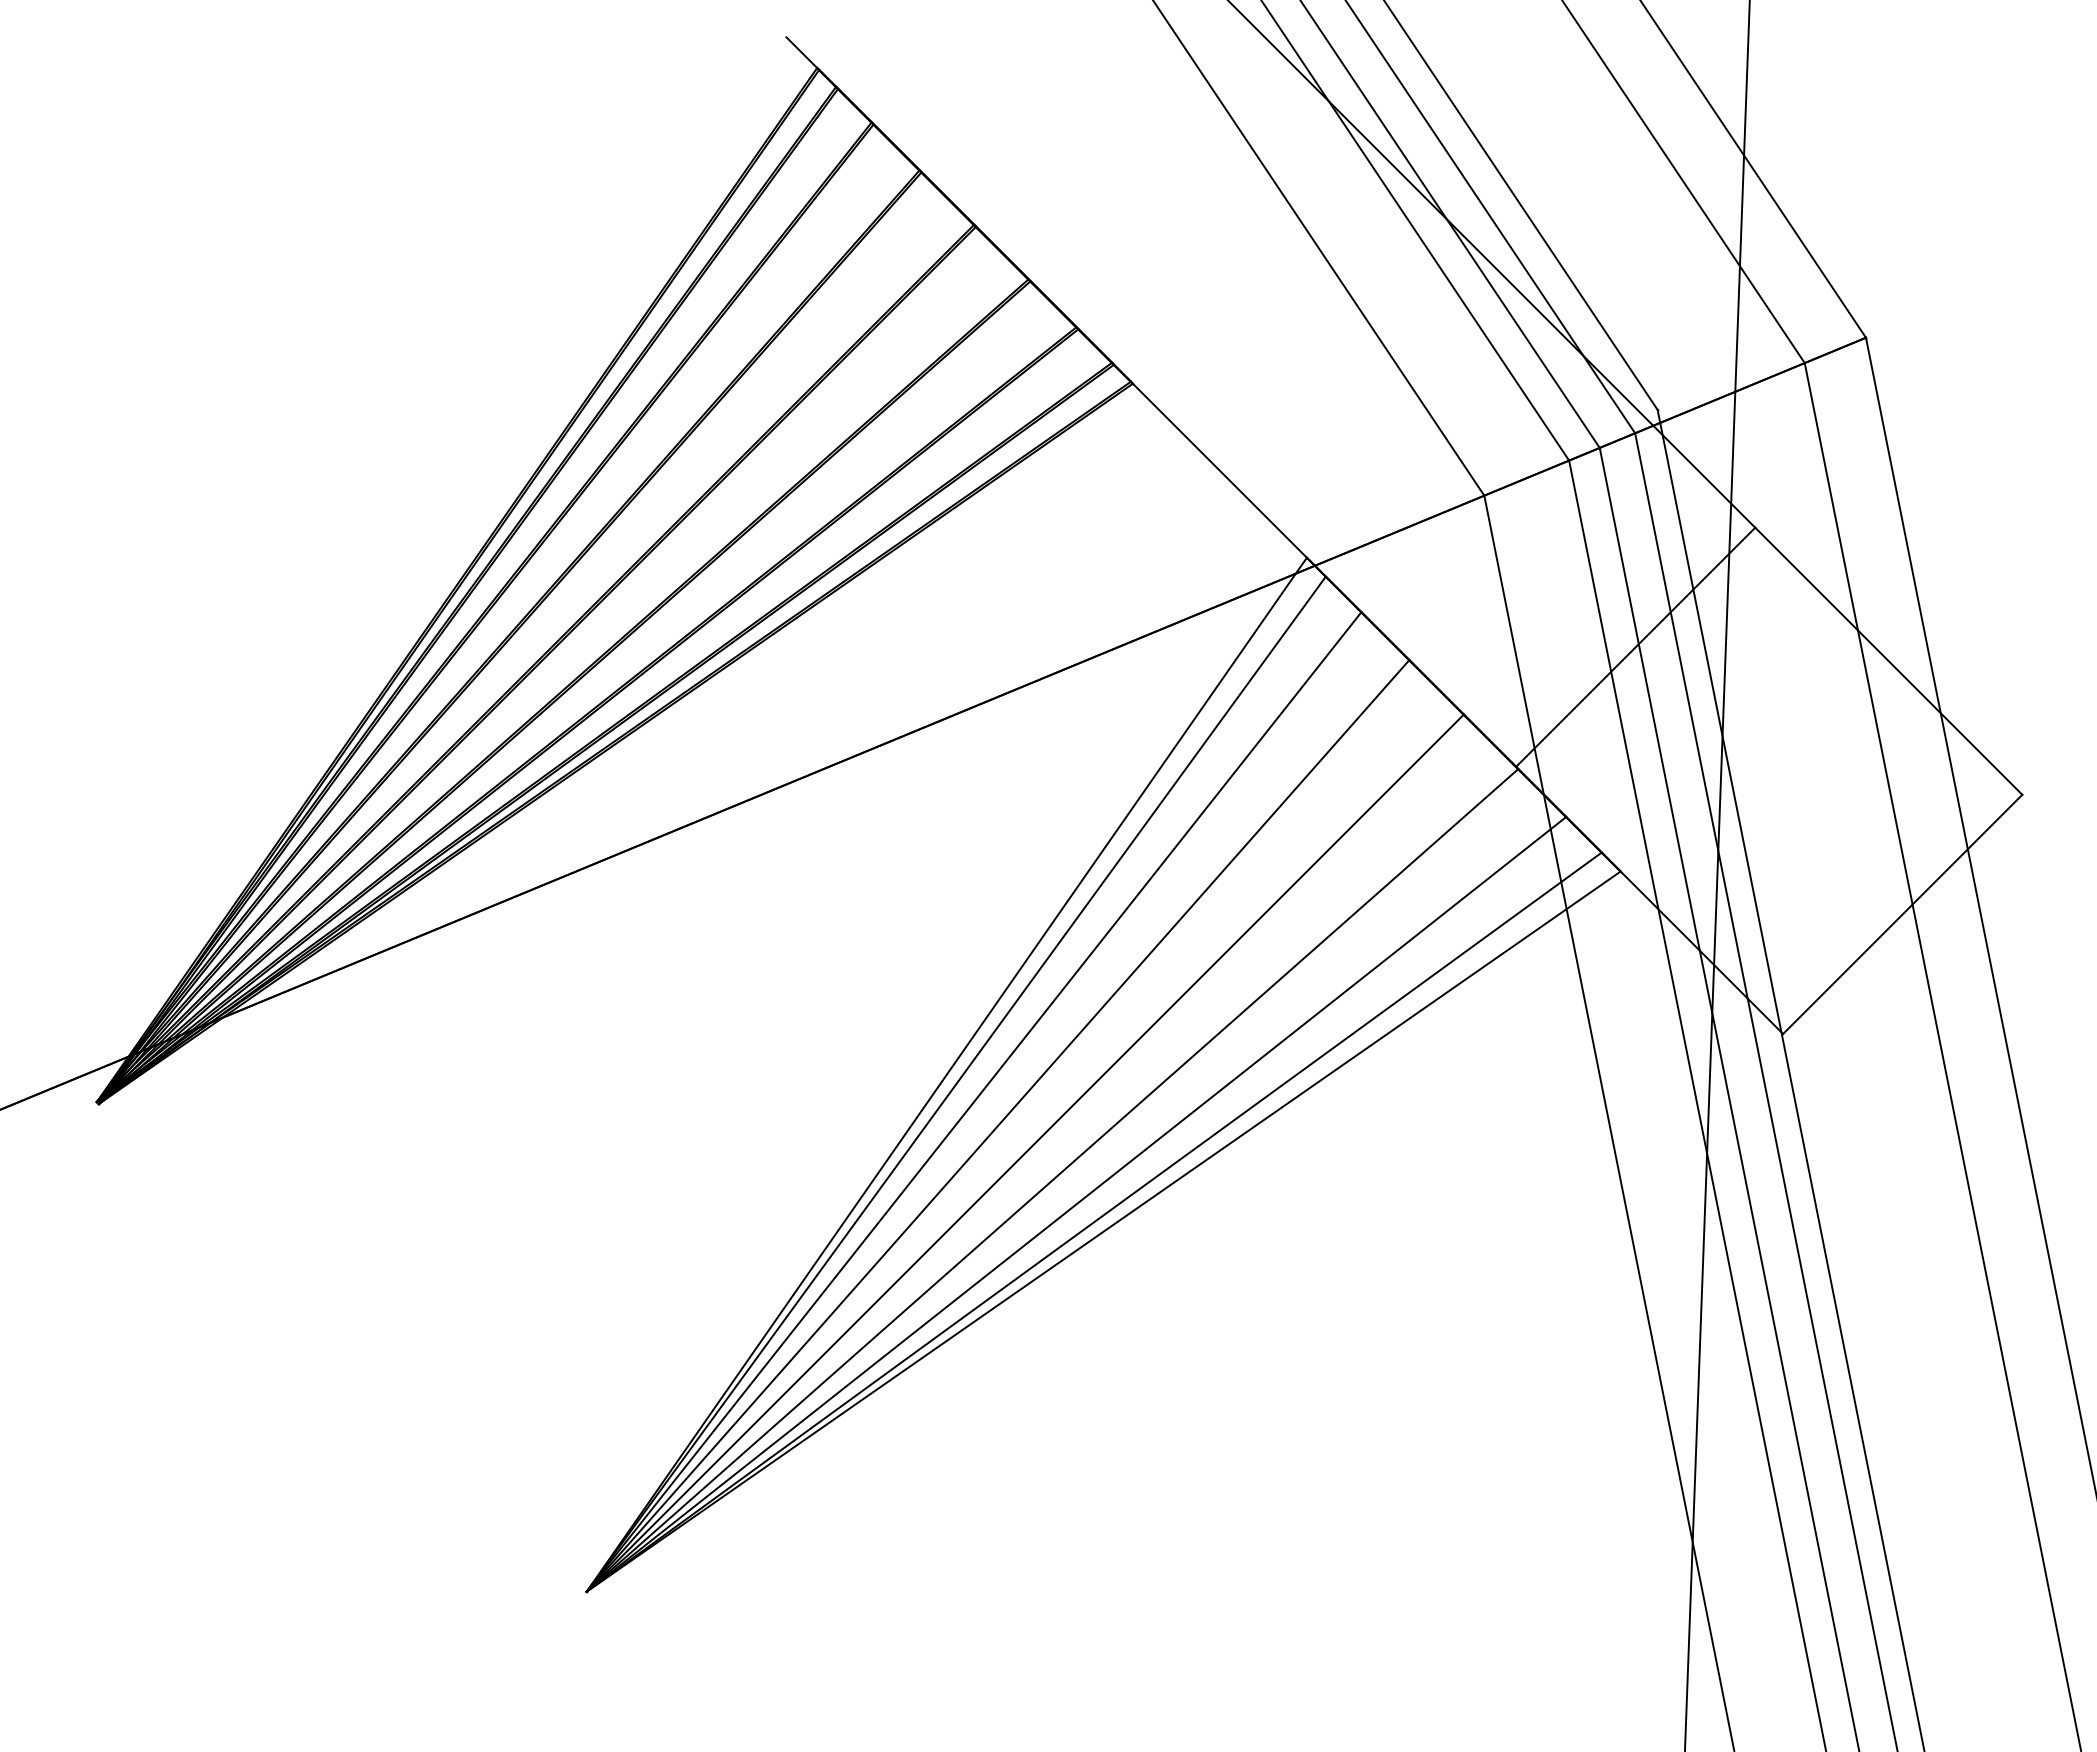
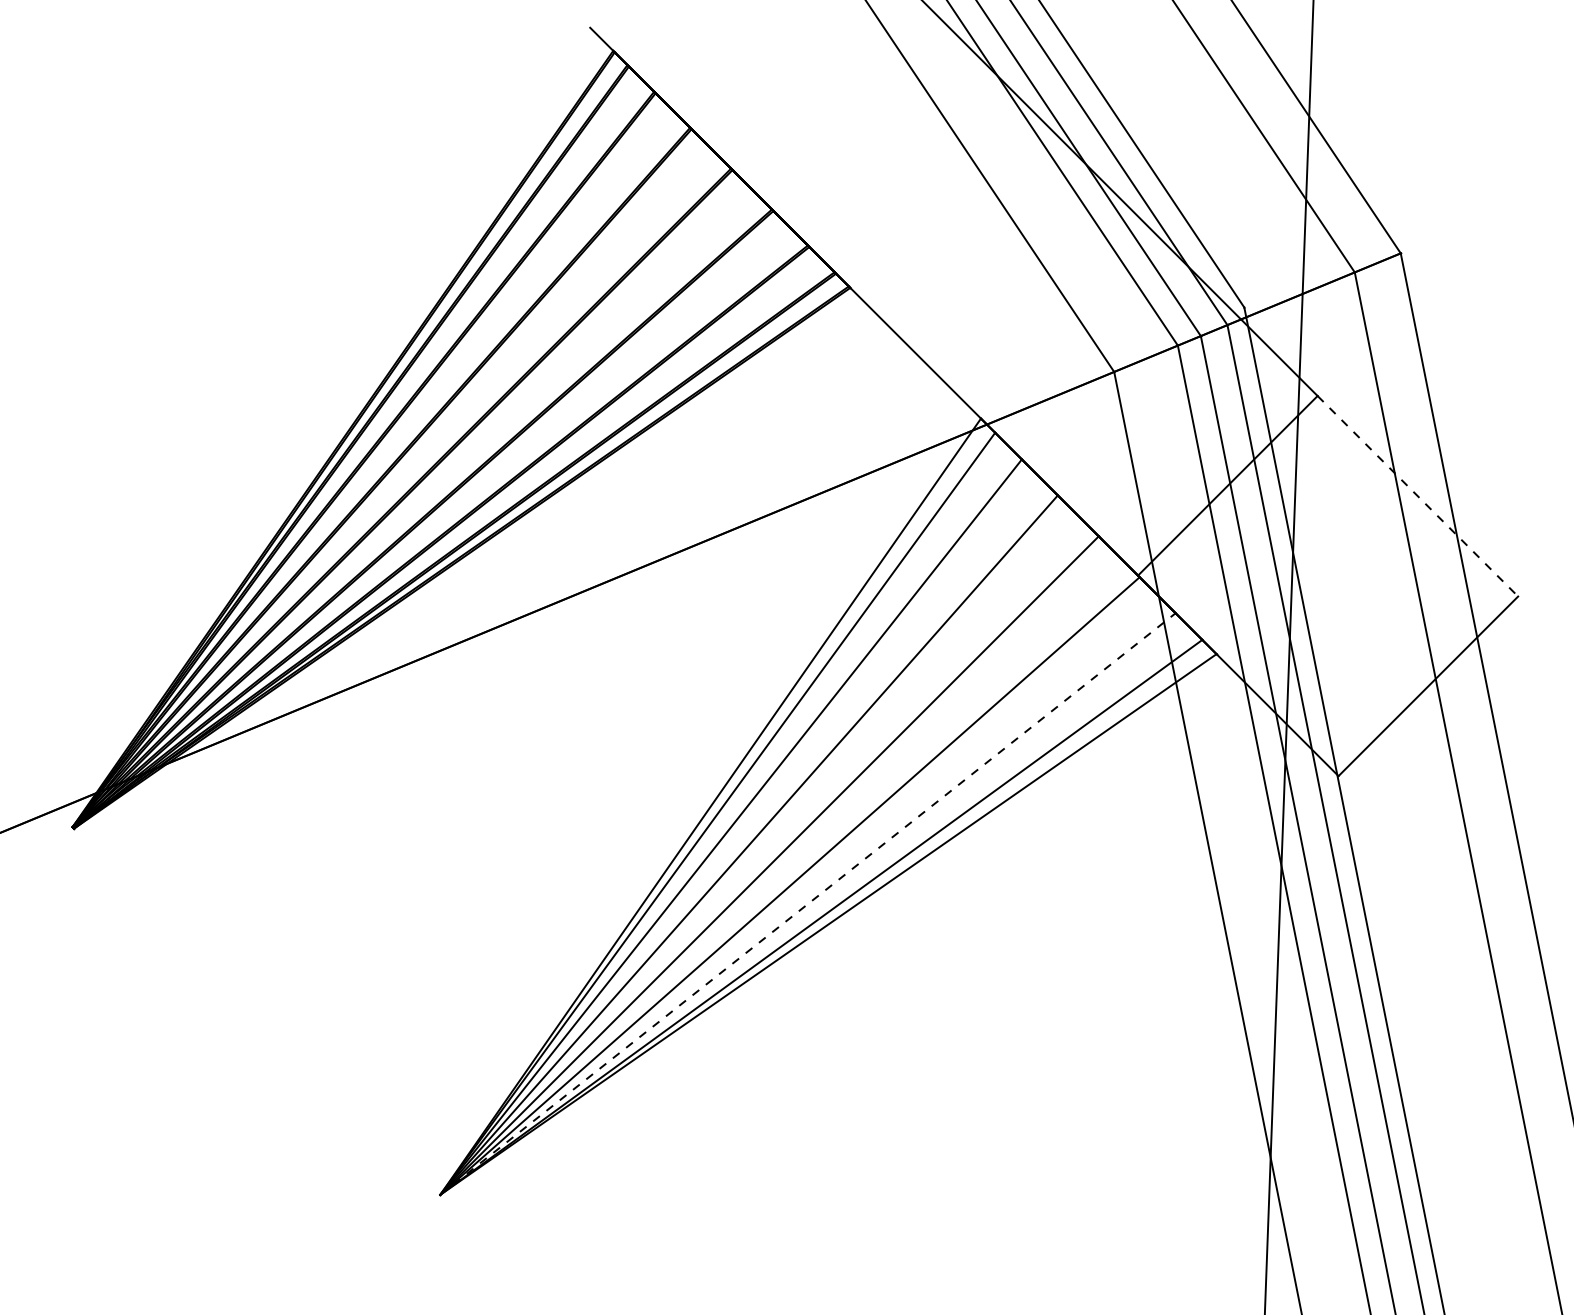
line: (1888, 661) -> (1417, 496), solid -> dashed
line: (1076, 1204) -> (808, 904), solid -> dashed

